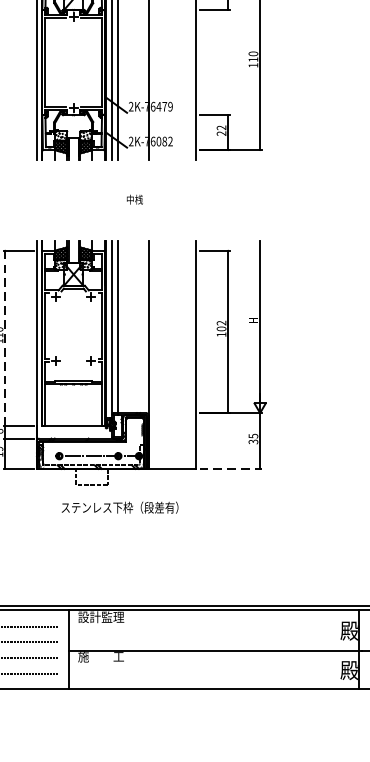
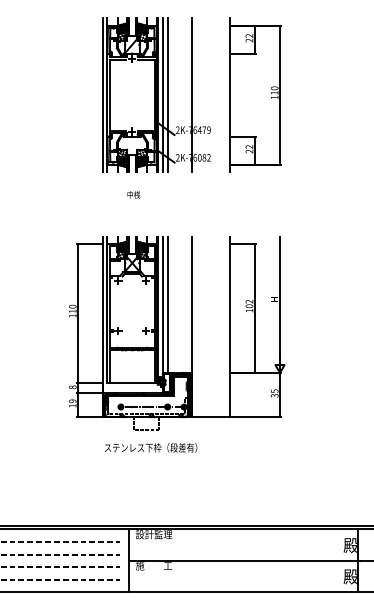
text: (134, 199) -> (133, 194), moved
line: (5, 339) -> (78, 314), dashed -> solid
line: (230, 469) -> (256, 417), dashed -> solid
text: (120, 507) -> (151, 447), moved

